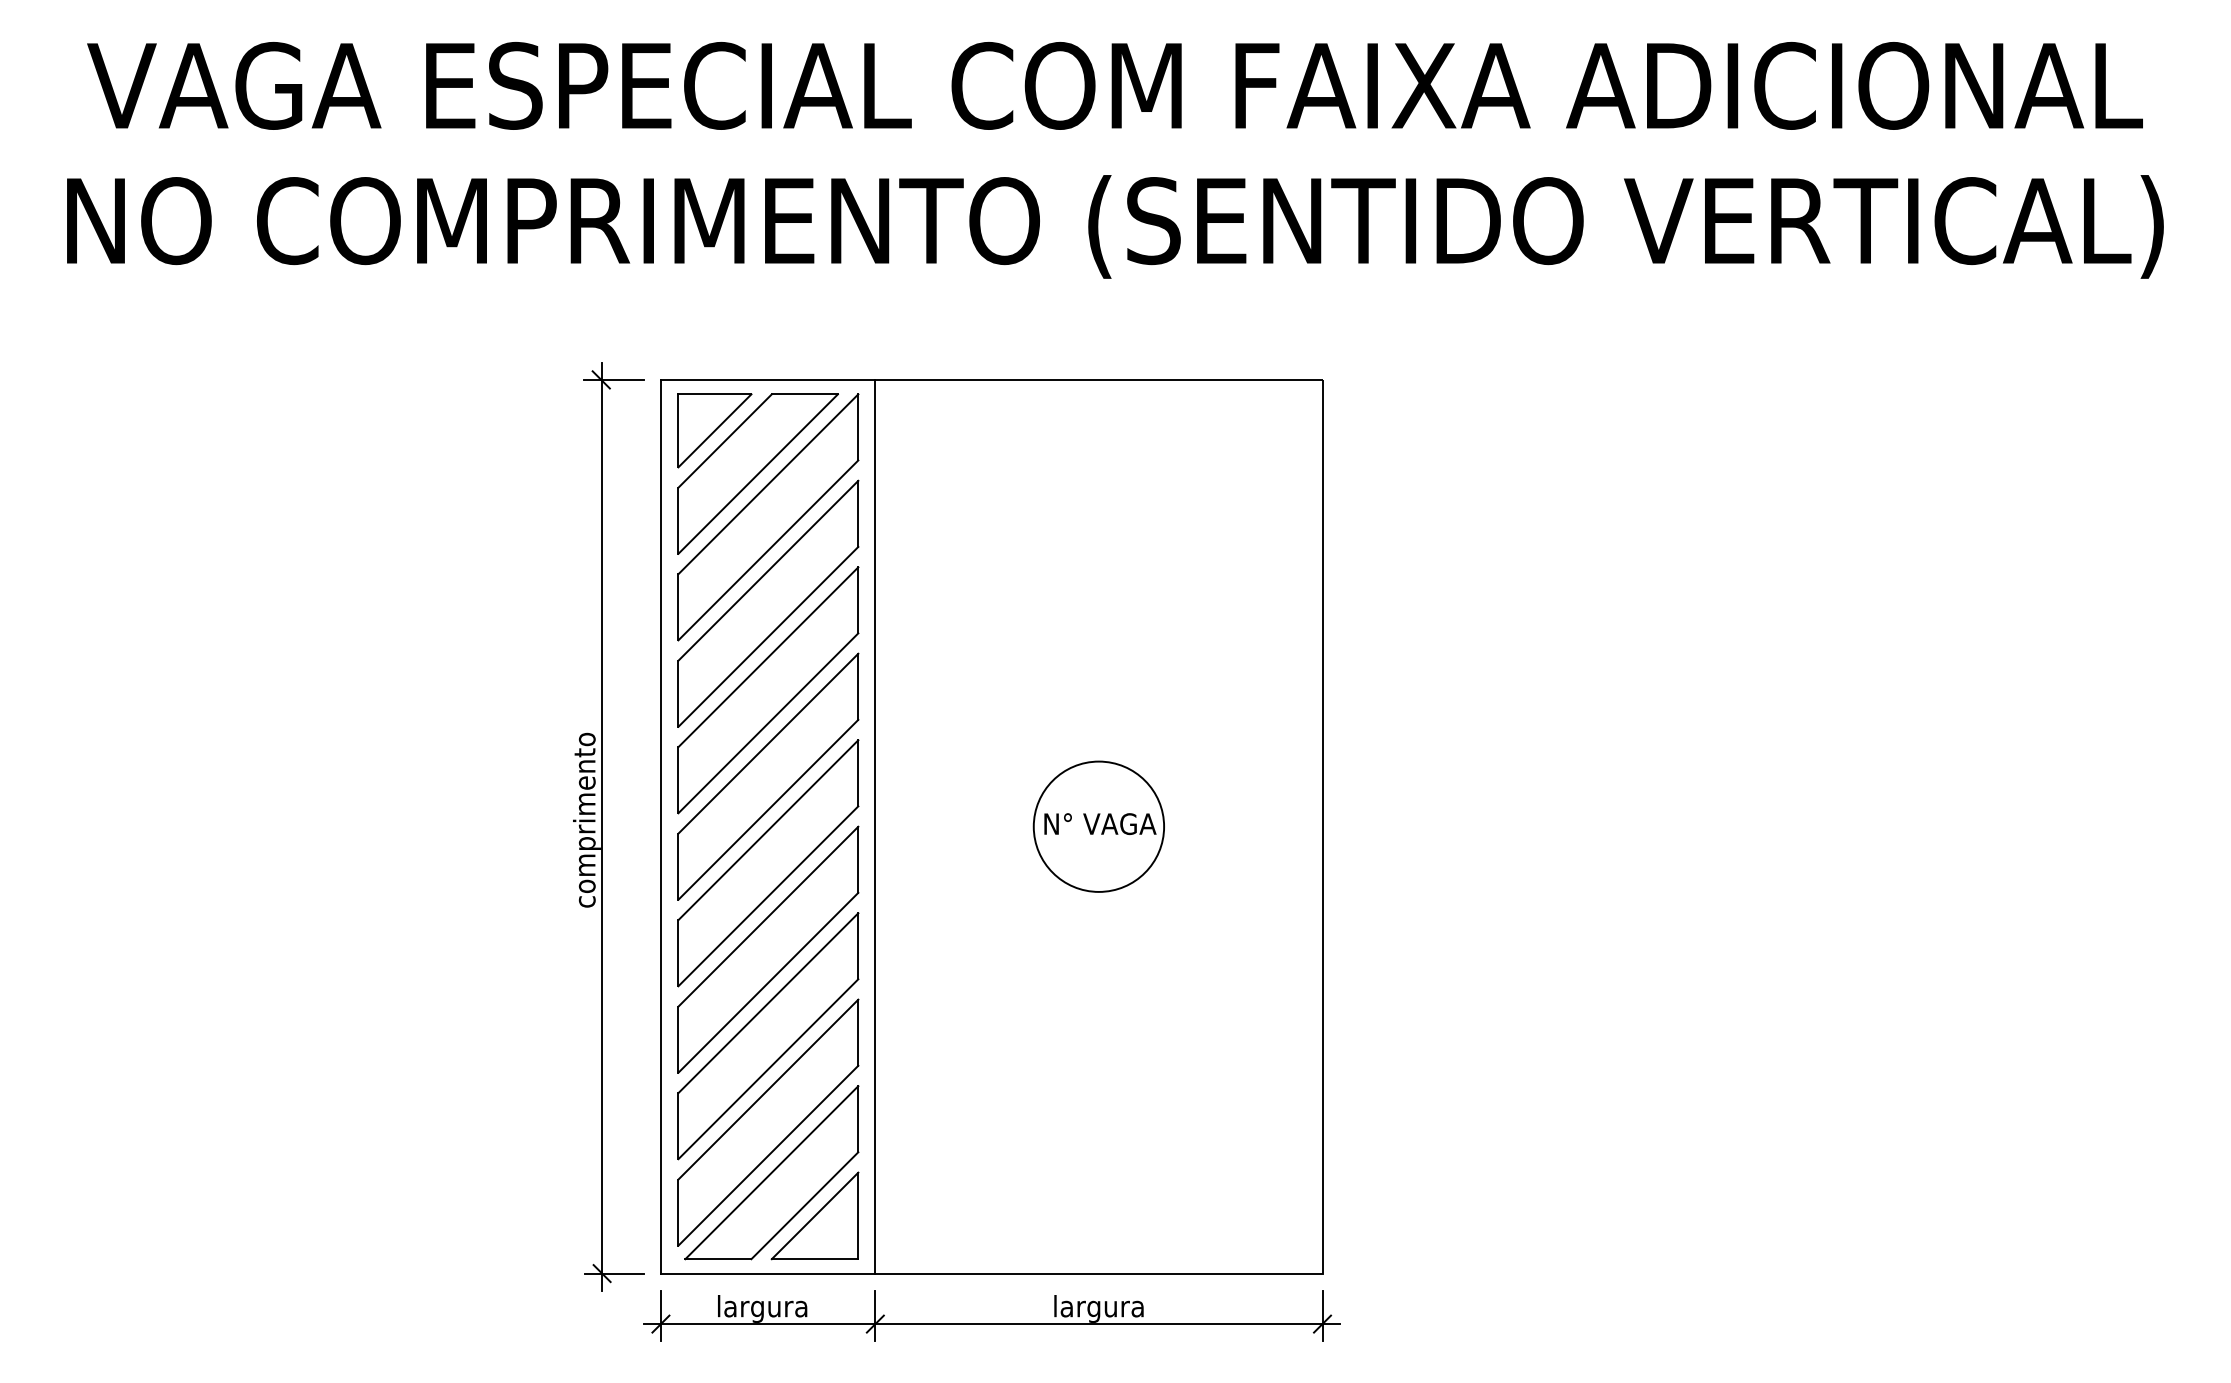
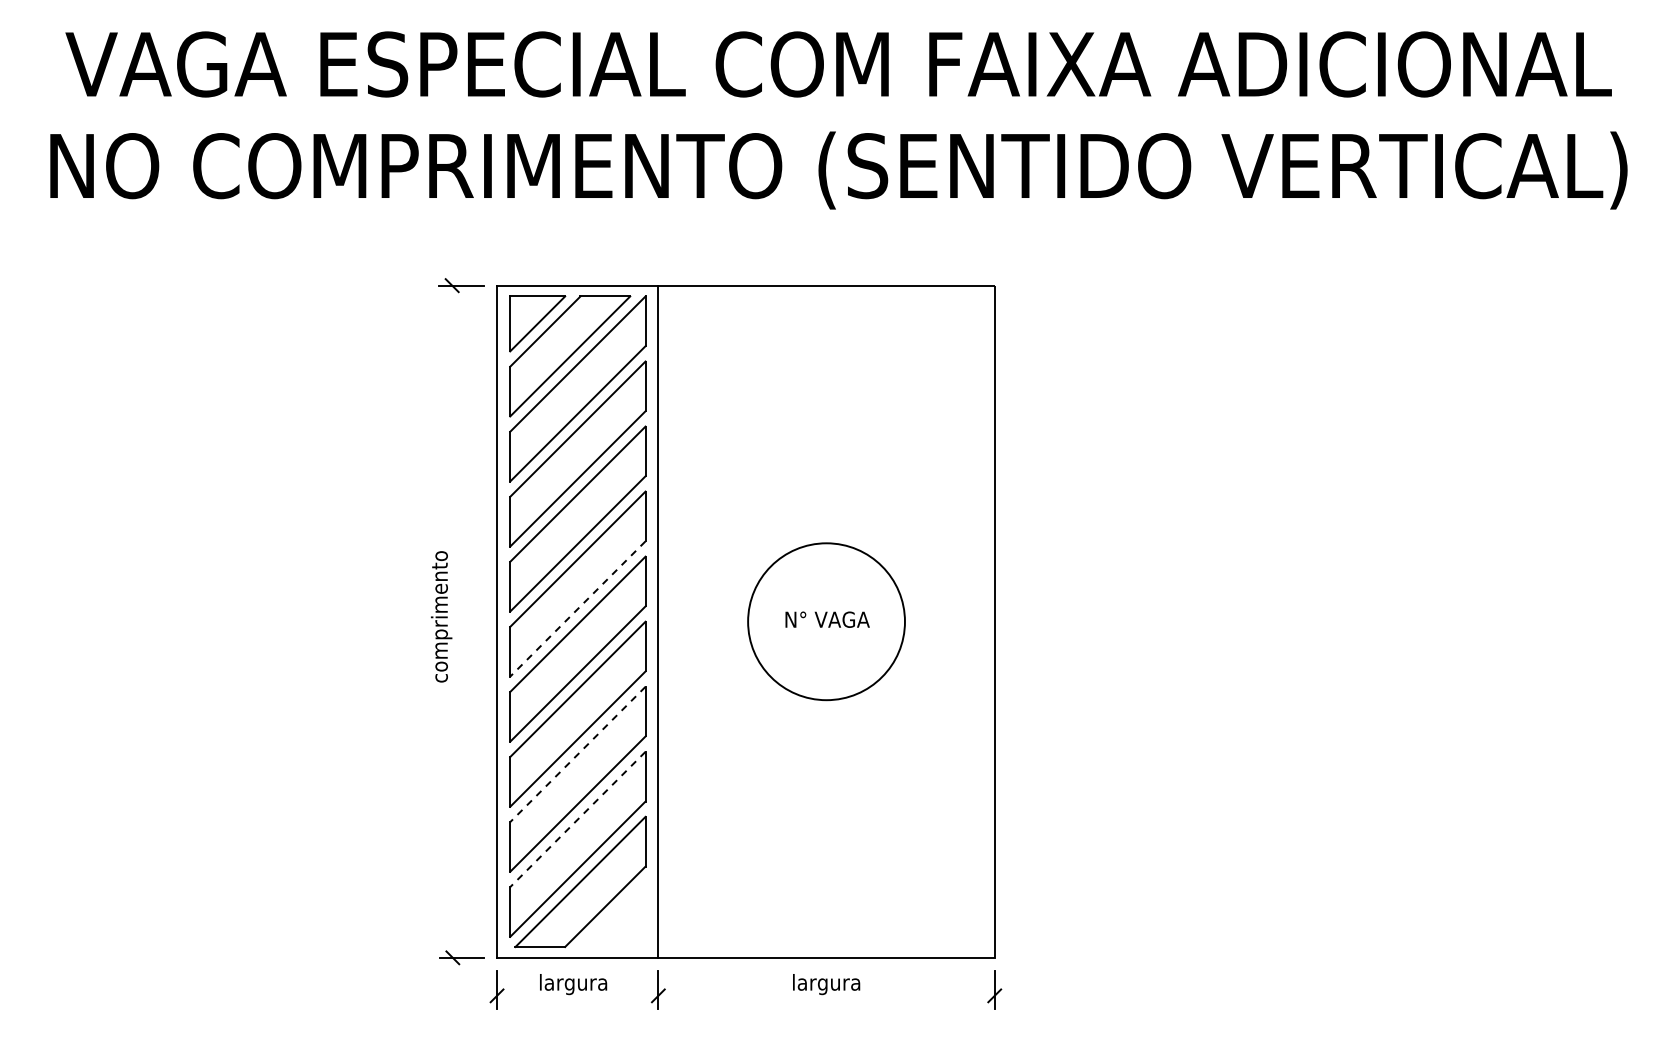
line: (767, 810) -> (577, 609), solid -> dashed
line: (601, 826) -> (452, 621), removed
circle: (1098, 826) -> (826, 621), size x1.6
line: (767, 1003) -> (577, 754), solid -> dashed
line: (767, 1089) -> (577, 819), solid -> dashed
part: (814, 1215) -> (612, 914), removed
line: (991, 1323) -> (745, 995), removed

